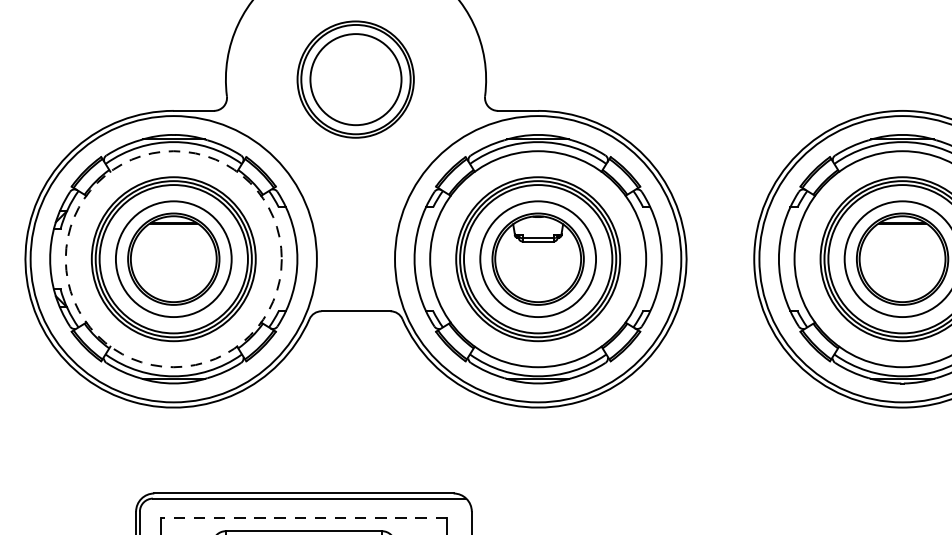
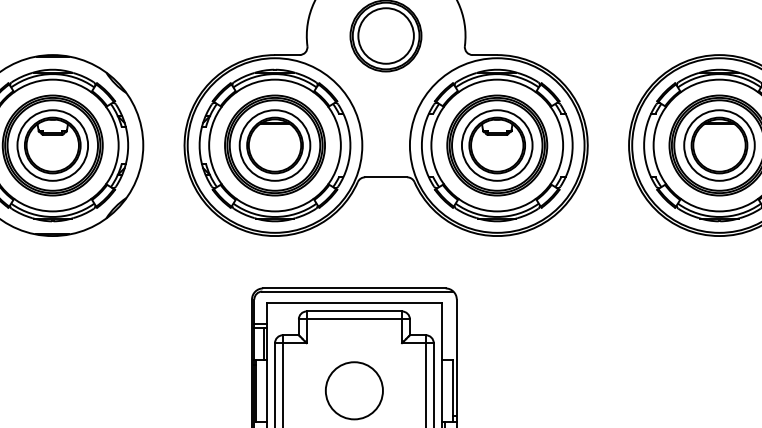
circle: (172, 259) -> (274, 145), dashed -> solid
line: (302, 518) -> (353, 303), dashed -> solid

